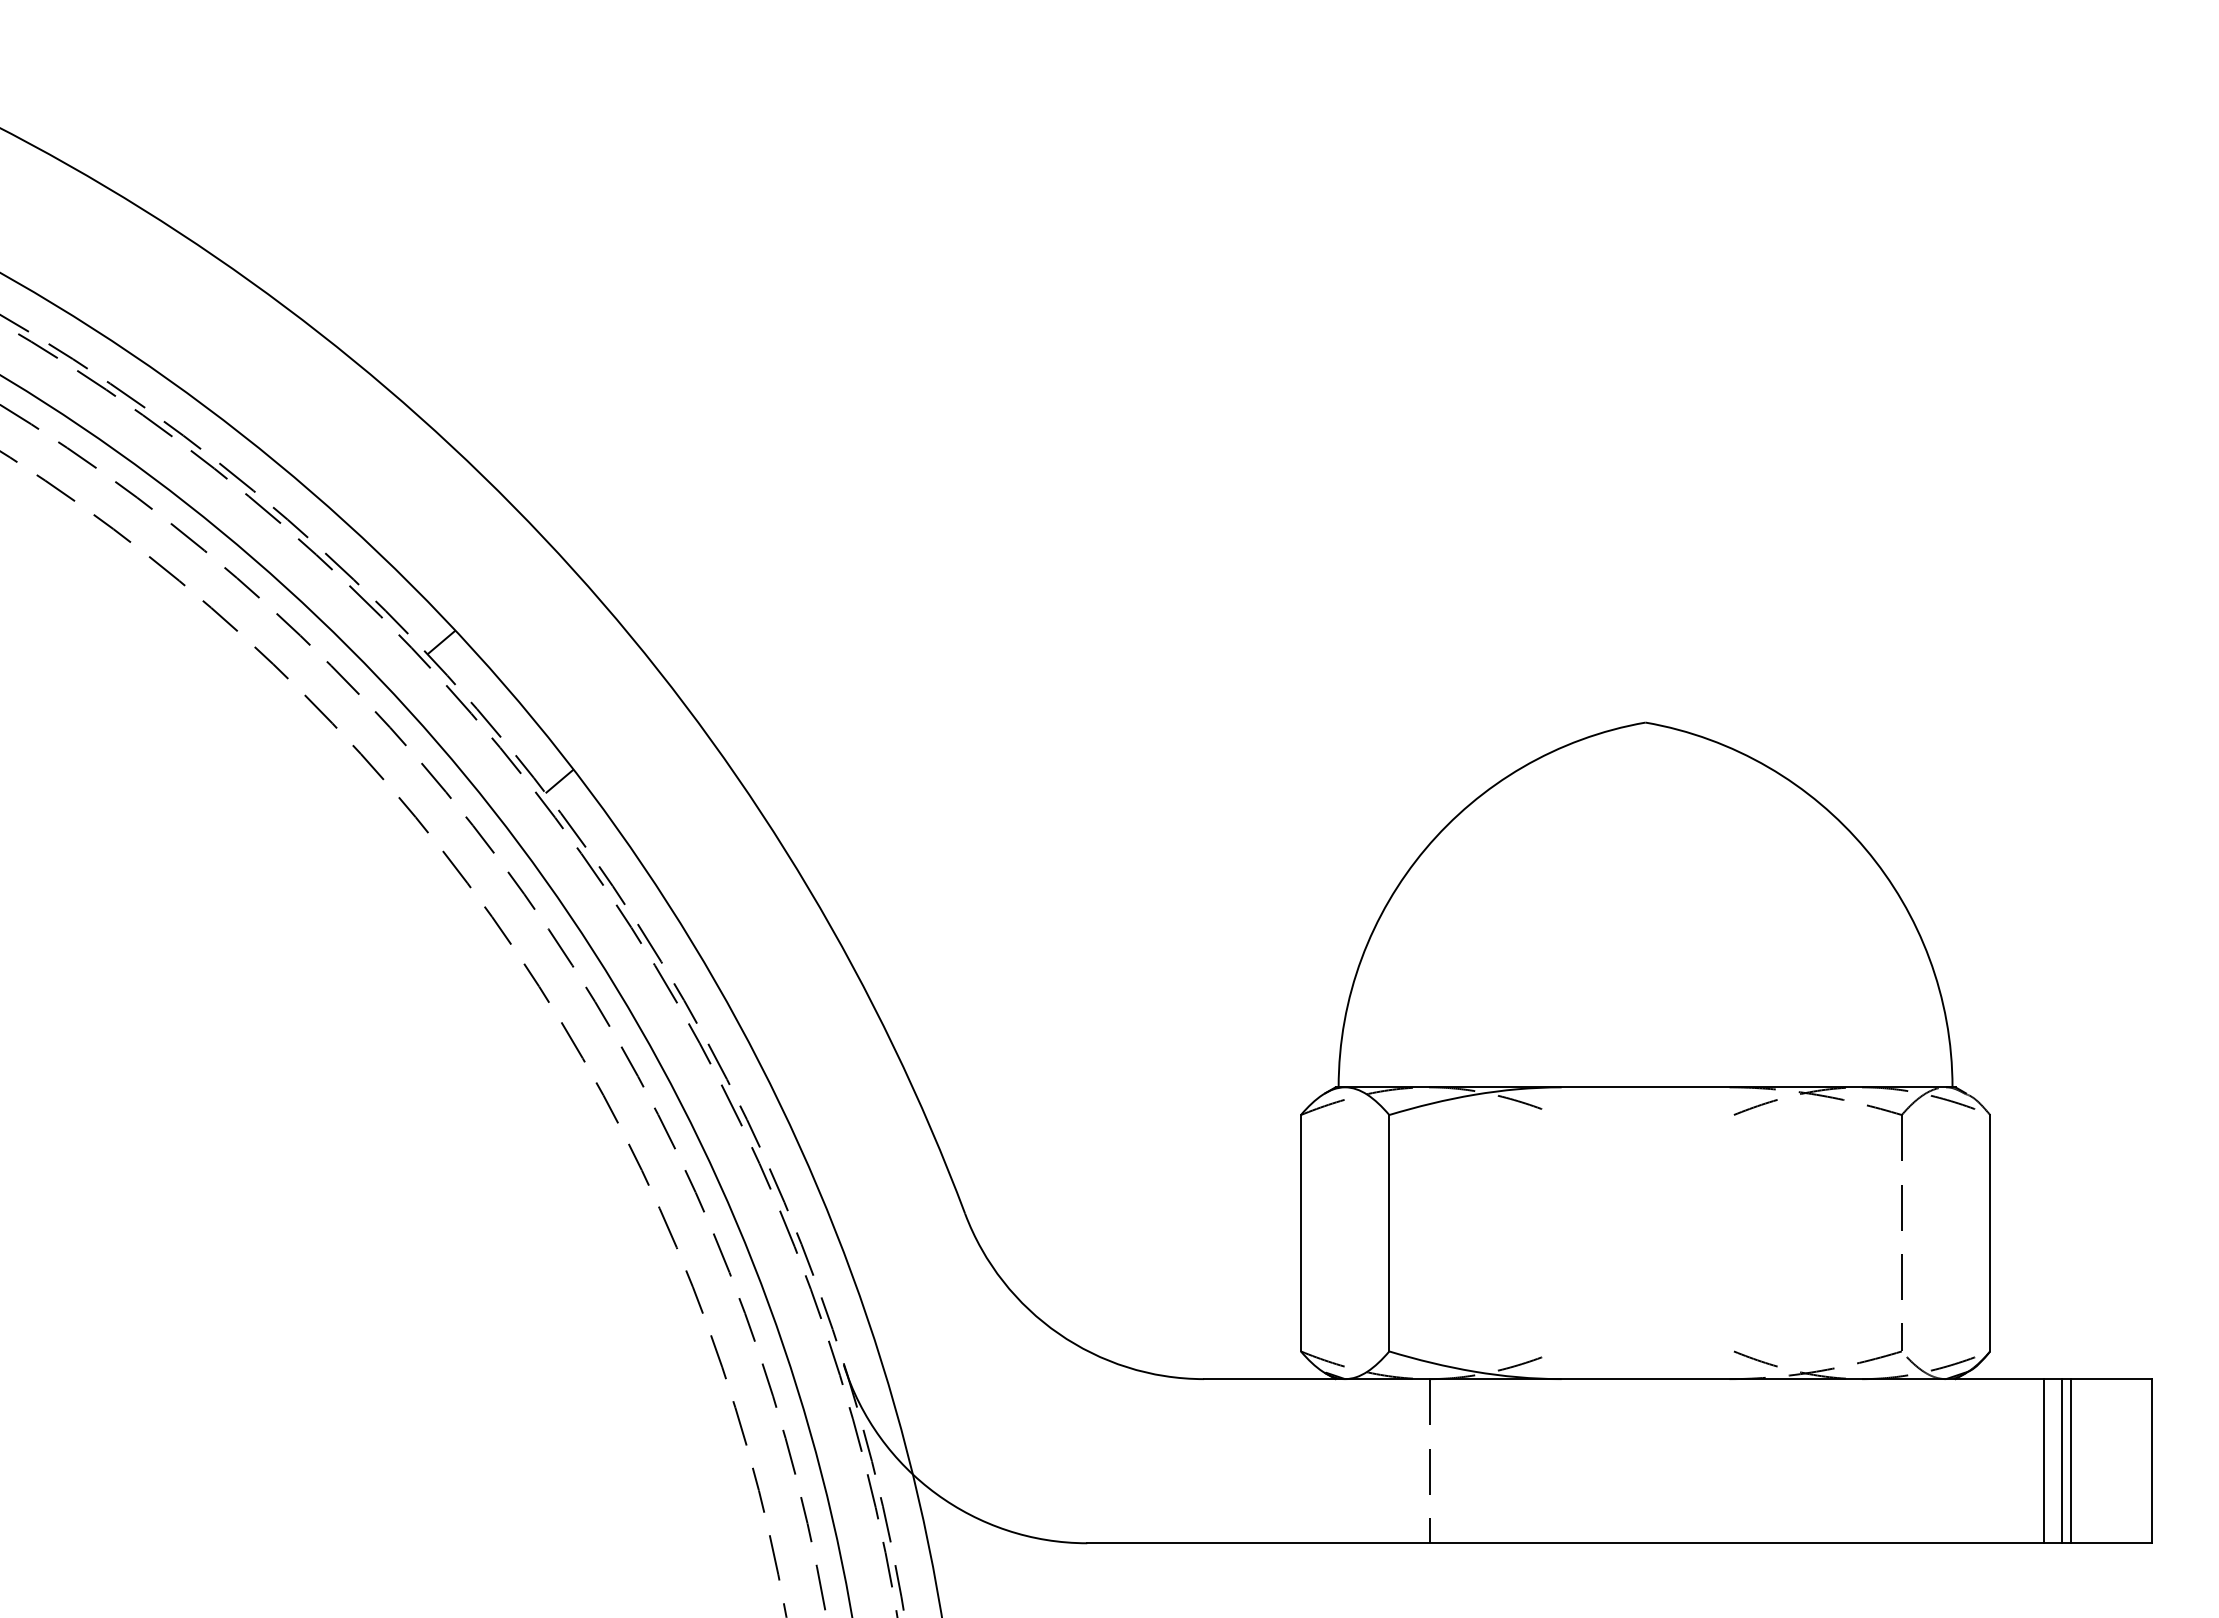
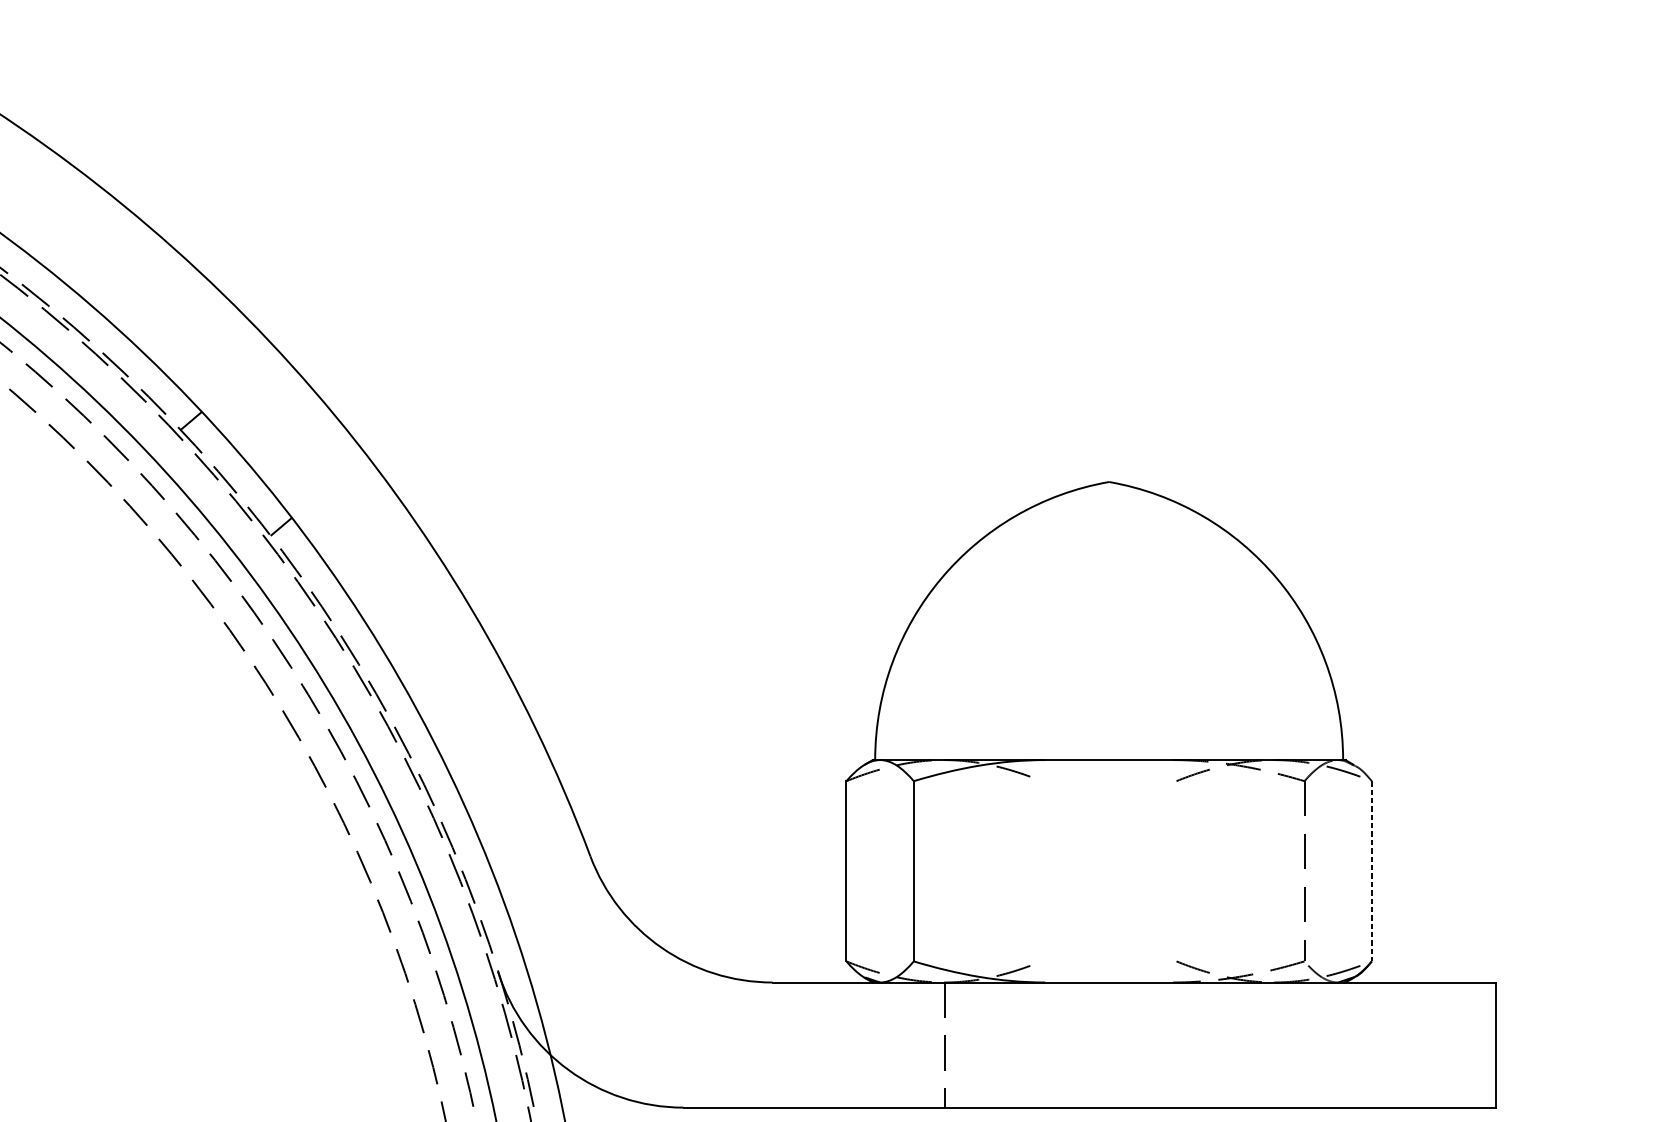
line: (1990, 1233) -> (1372, 871), solid -> dashed
line: (2044, 1461) -> (1413, 1045), removed
line: (2061, 1461) -> (1426, 1045), removed
line: (2071, 1461) -> (1433, 1045), removed

